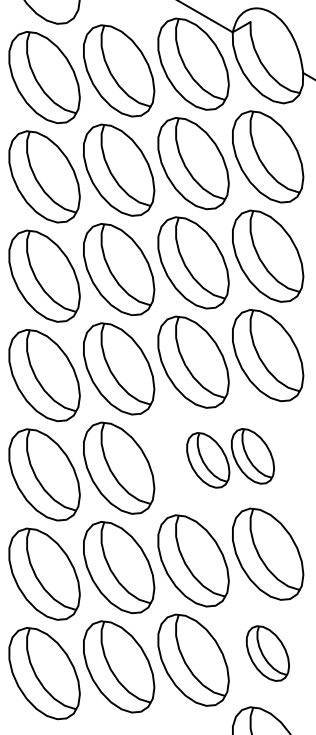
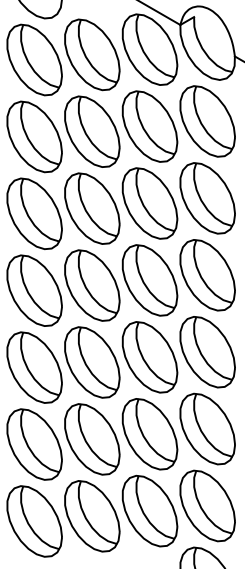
part: (230, 457) -> (178, 354), size x1.67
part: (267, 652) -> (207, 505), size x1.67

